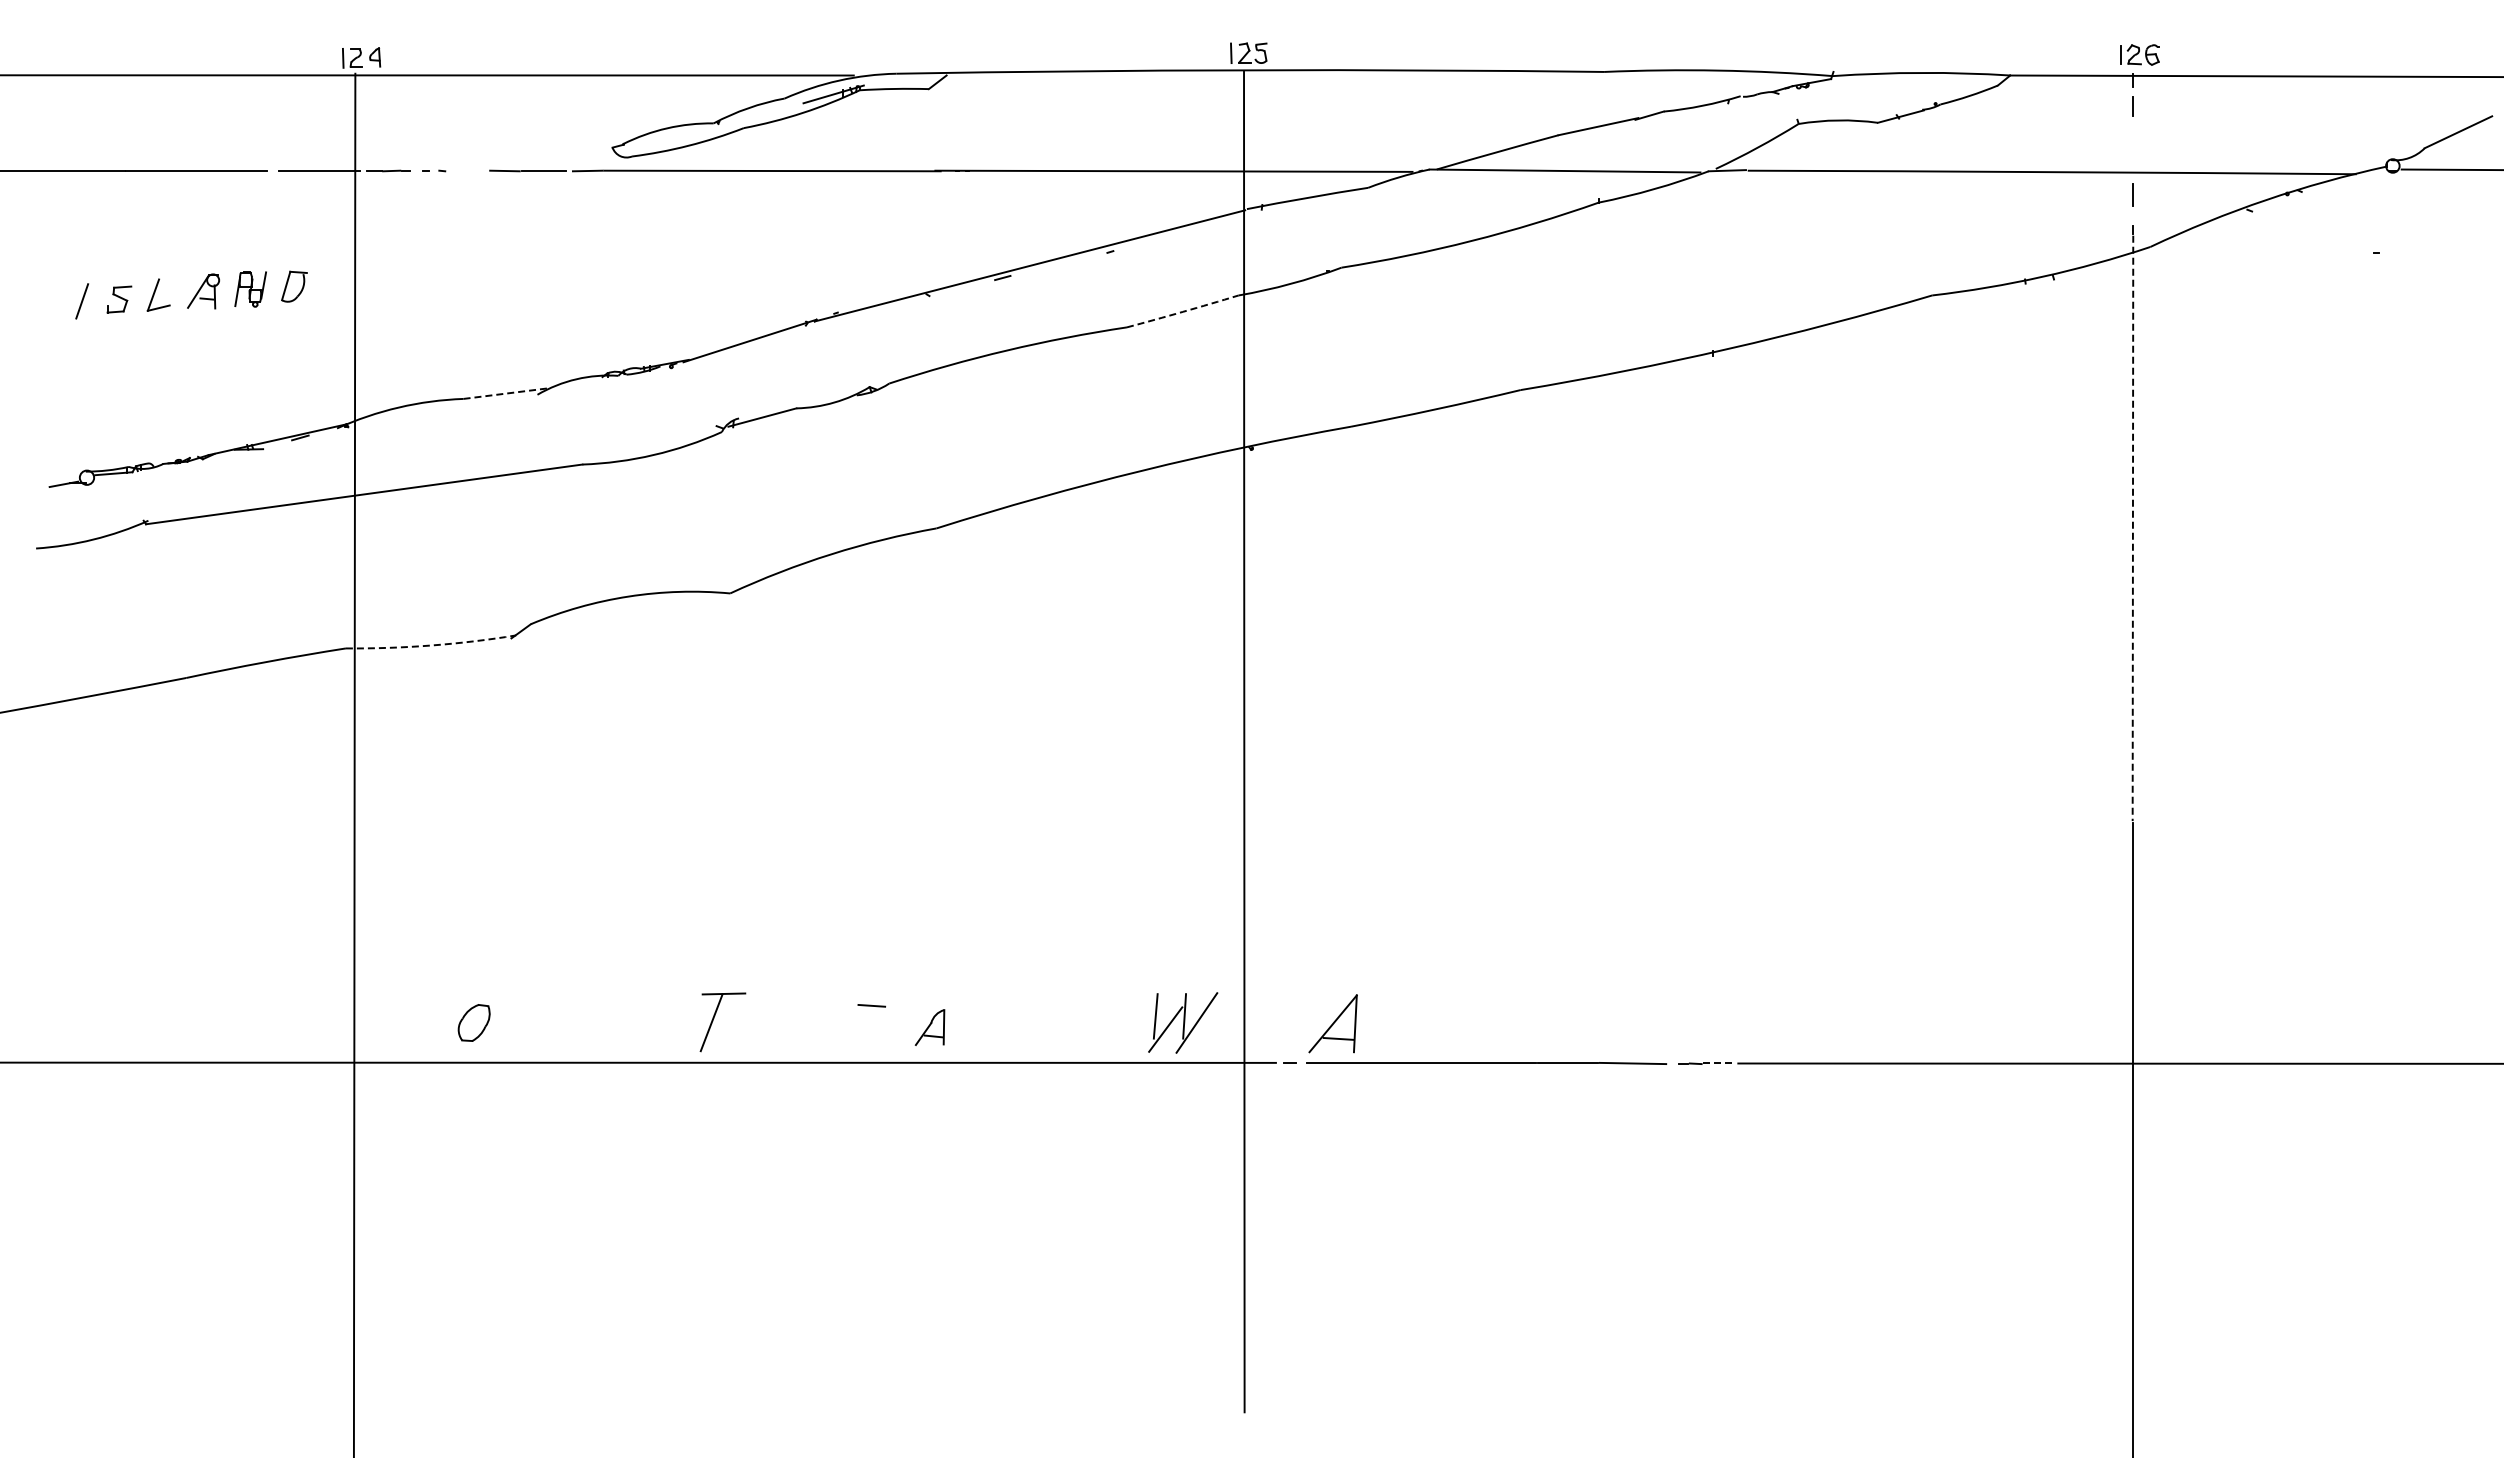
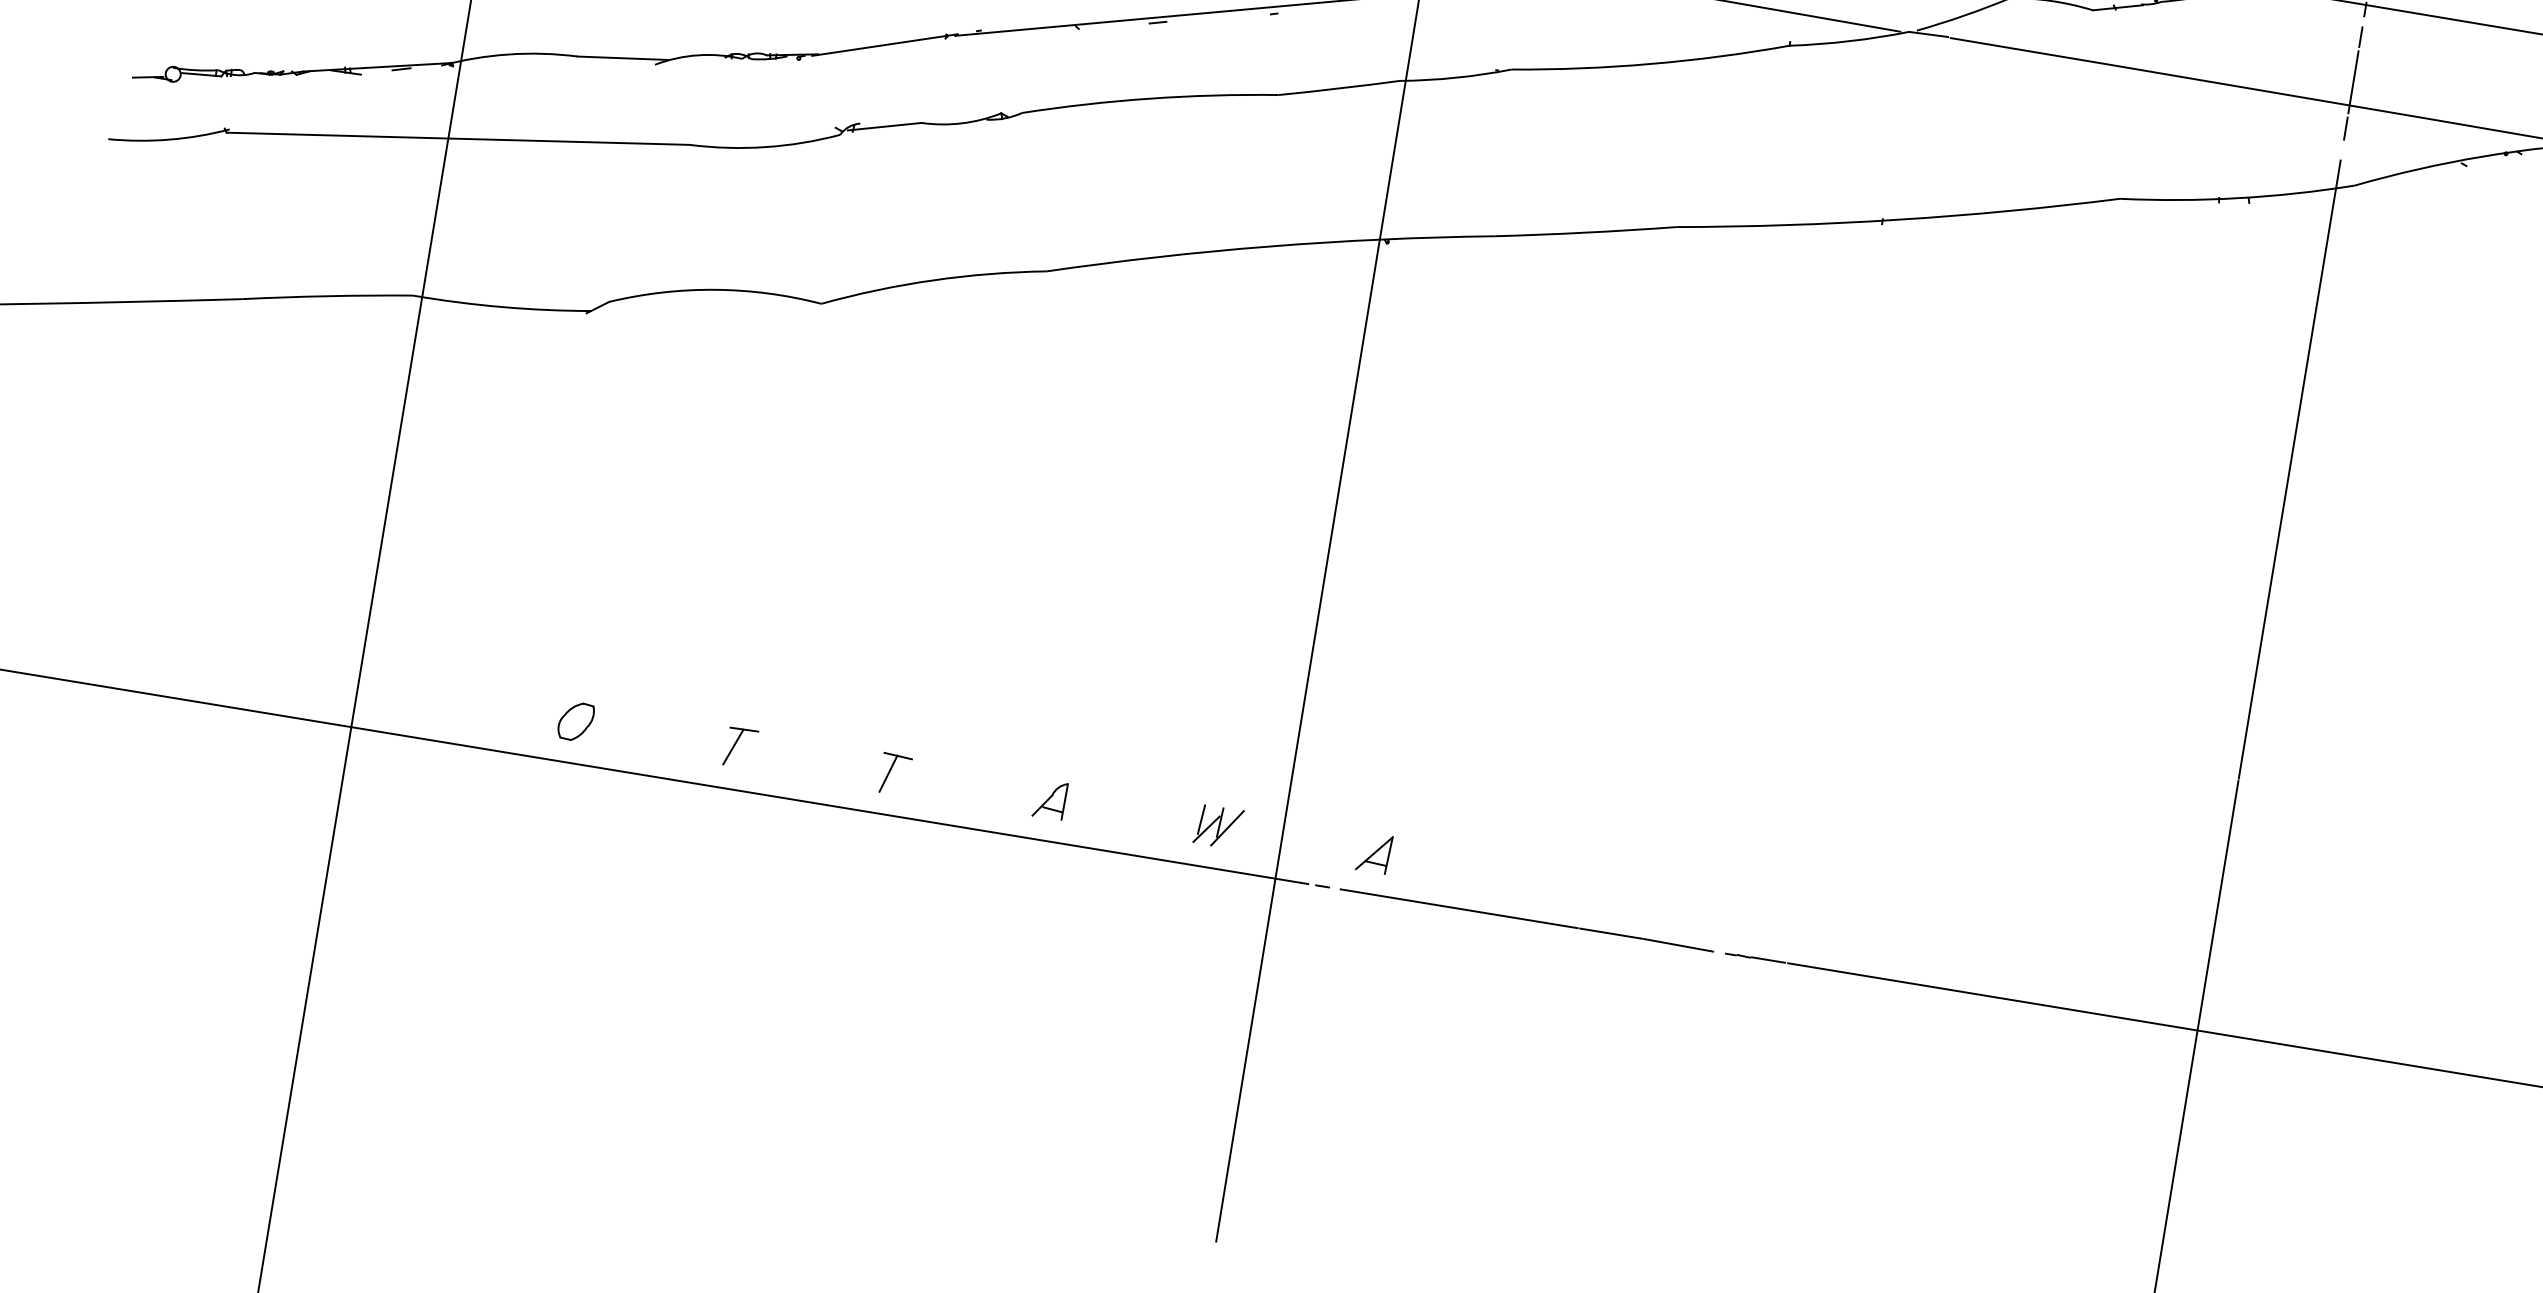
line: (2133, 150) -> (2353, 82), added
arc: (1182, 311) -> (1338, 88), dashed -> solid
line: (506, 393) -> (623, 58), dashed -> solid
line: (2132, 528) -> (2288, 474), dashed -> solid
arc: (431, 645) -> (502, 307), dashed -> solid
part: (473, 1022) -> (575, 720), moved
part: (722, 1022) -> (740, 748), size x0.62
part: (1182, 1022) -> (1218, 826), size x0.62
line: (864, 1023) -> (887, 773), added
part: (1333, 1023) -> (1374, 852), size x0.62
part: (929, 1027) -> (1049, 799), moved
line: (1719, 1063) -> (1768, 960), dashed -> solid

